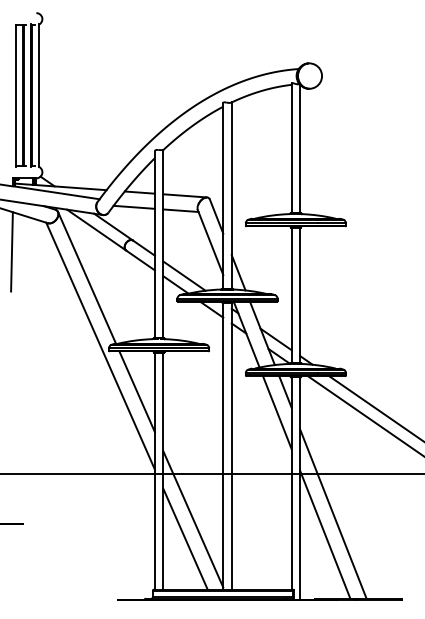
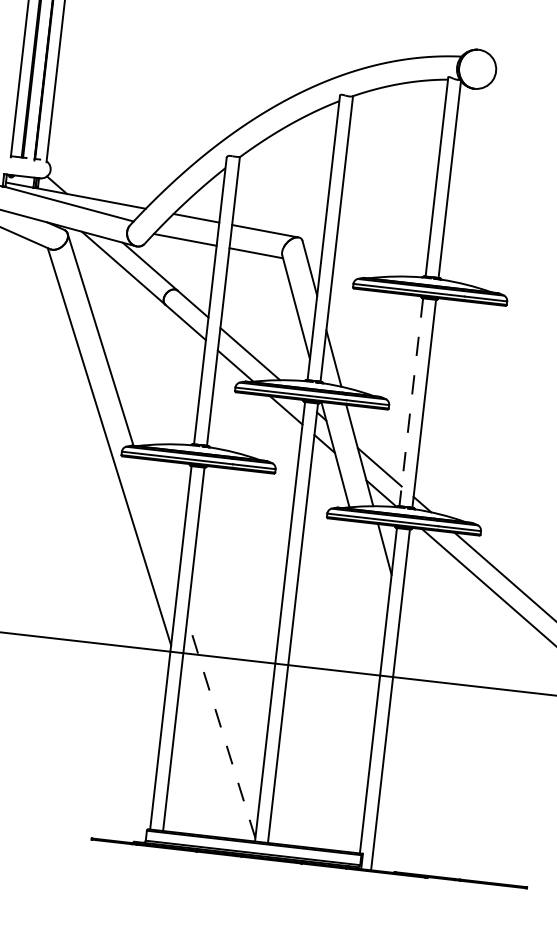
line: (291, 295) -> (410, 402), solid -> dashed
line: (136, 391) -> (156, 522), removed
line: (277, 412) -> (369, 579), removed
line: (333, 514) -> (437, 745), removed
line: (193, 518) -> (221, 727), solid -> dashed
line: (325, 534) -> (421, 774), removed
line: (185, 538) -> (206, 756), removed

